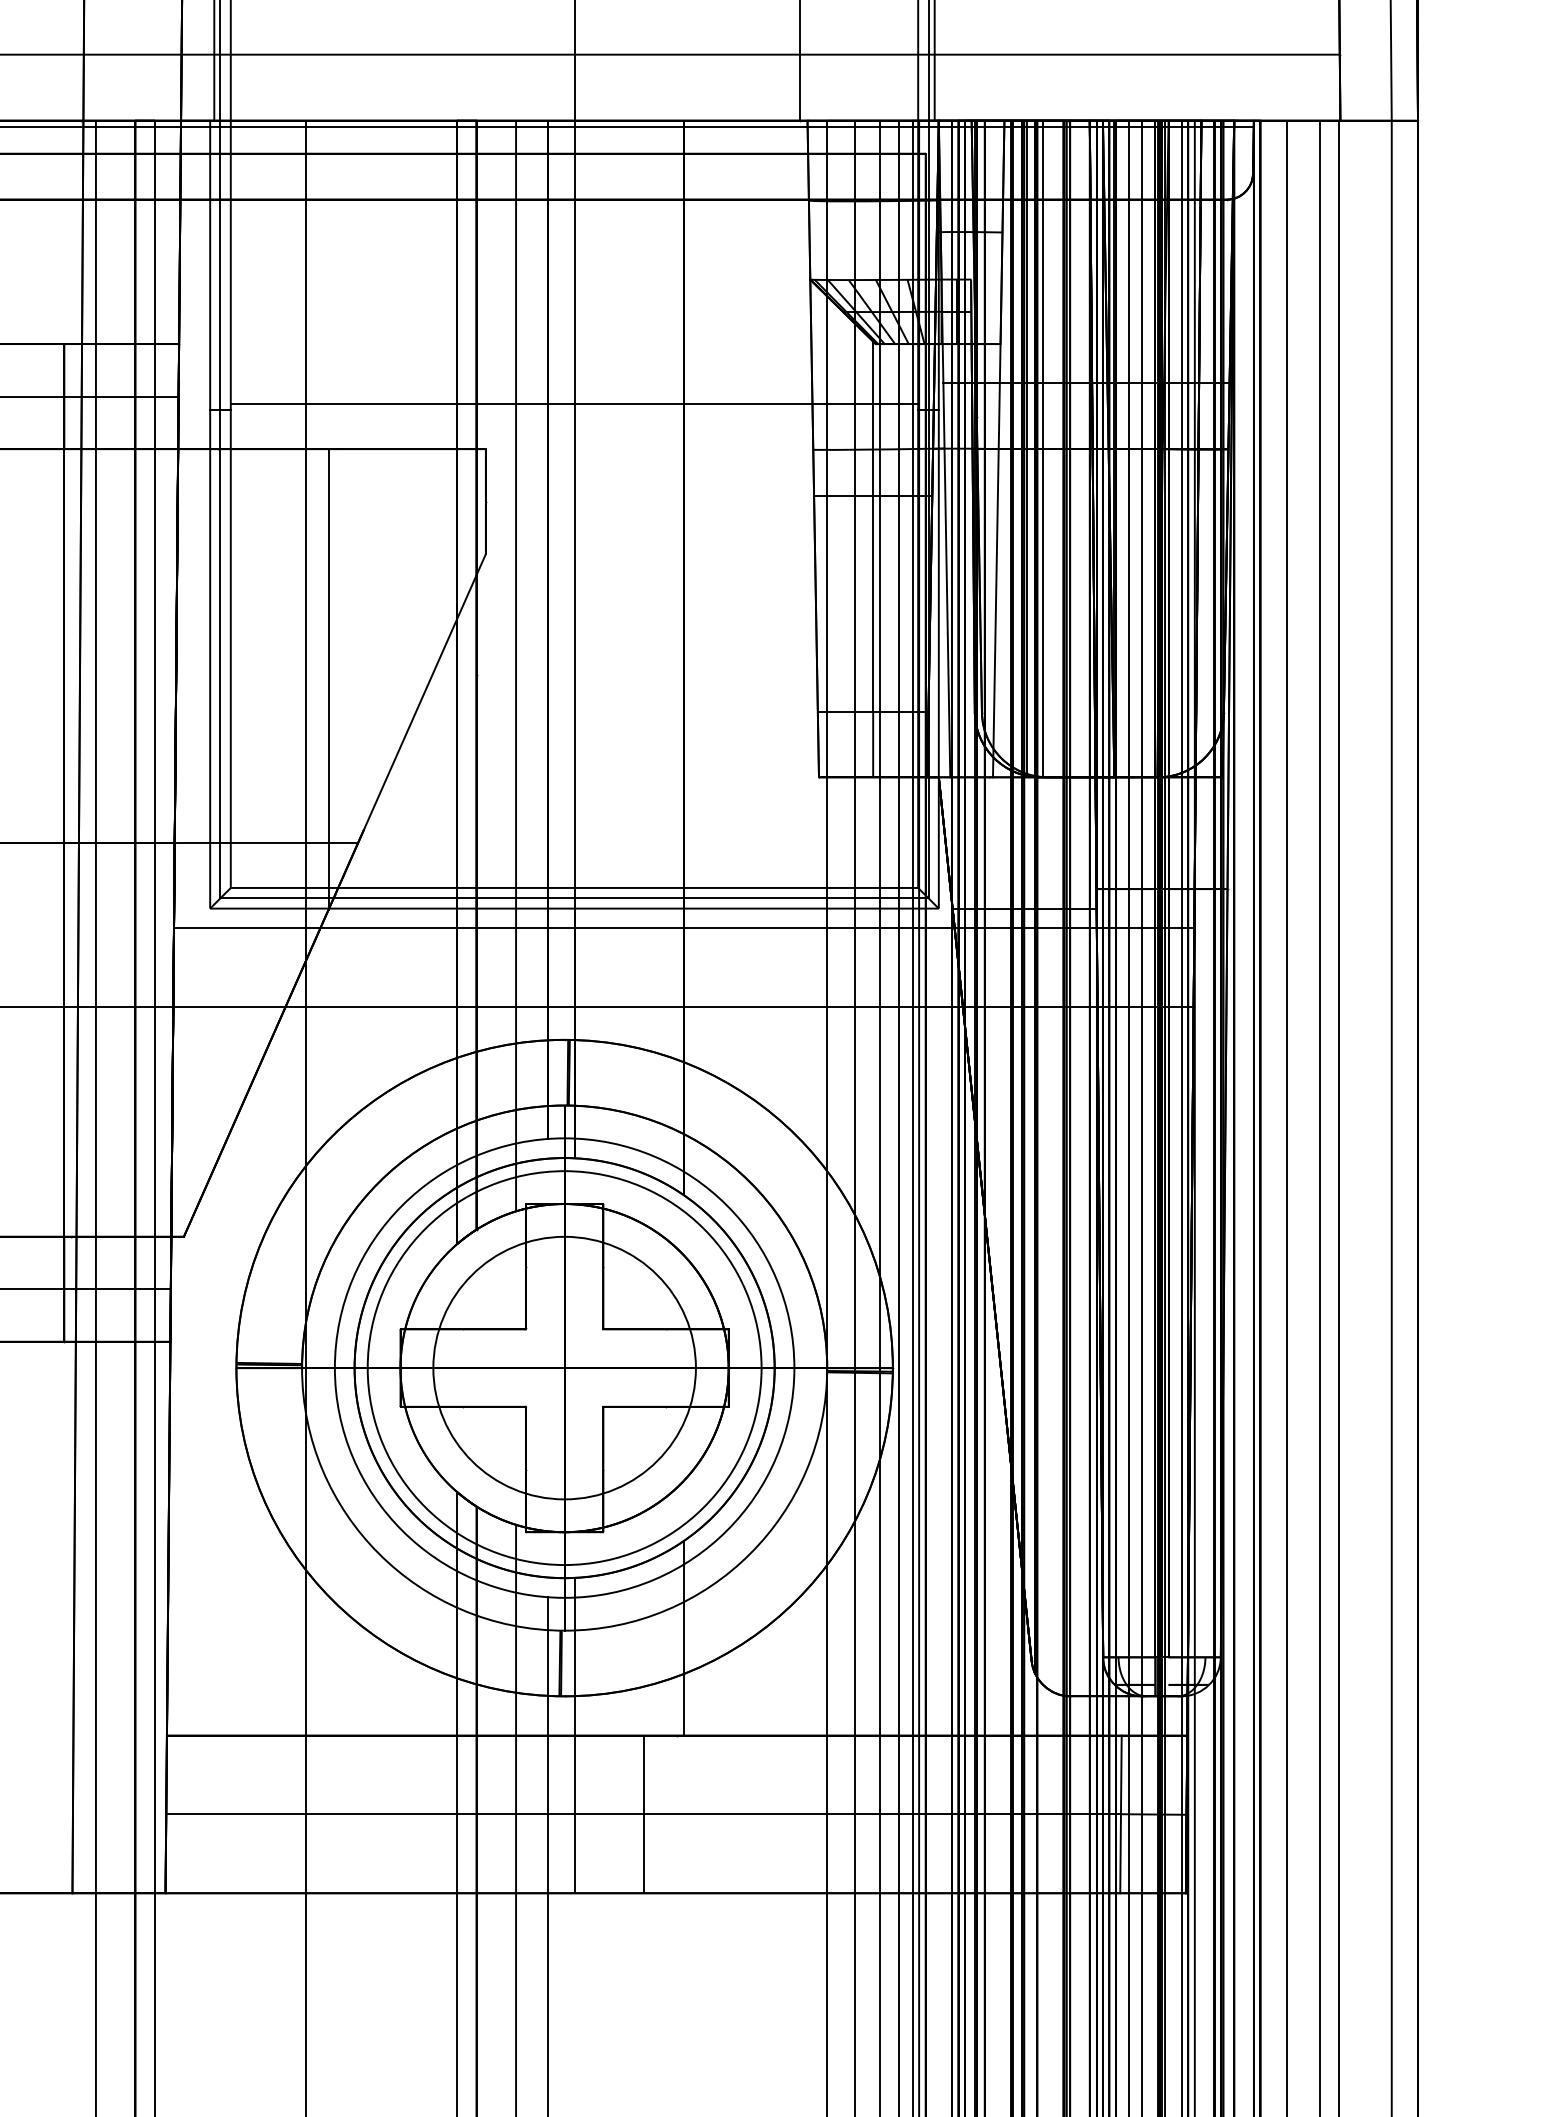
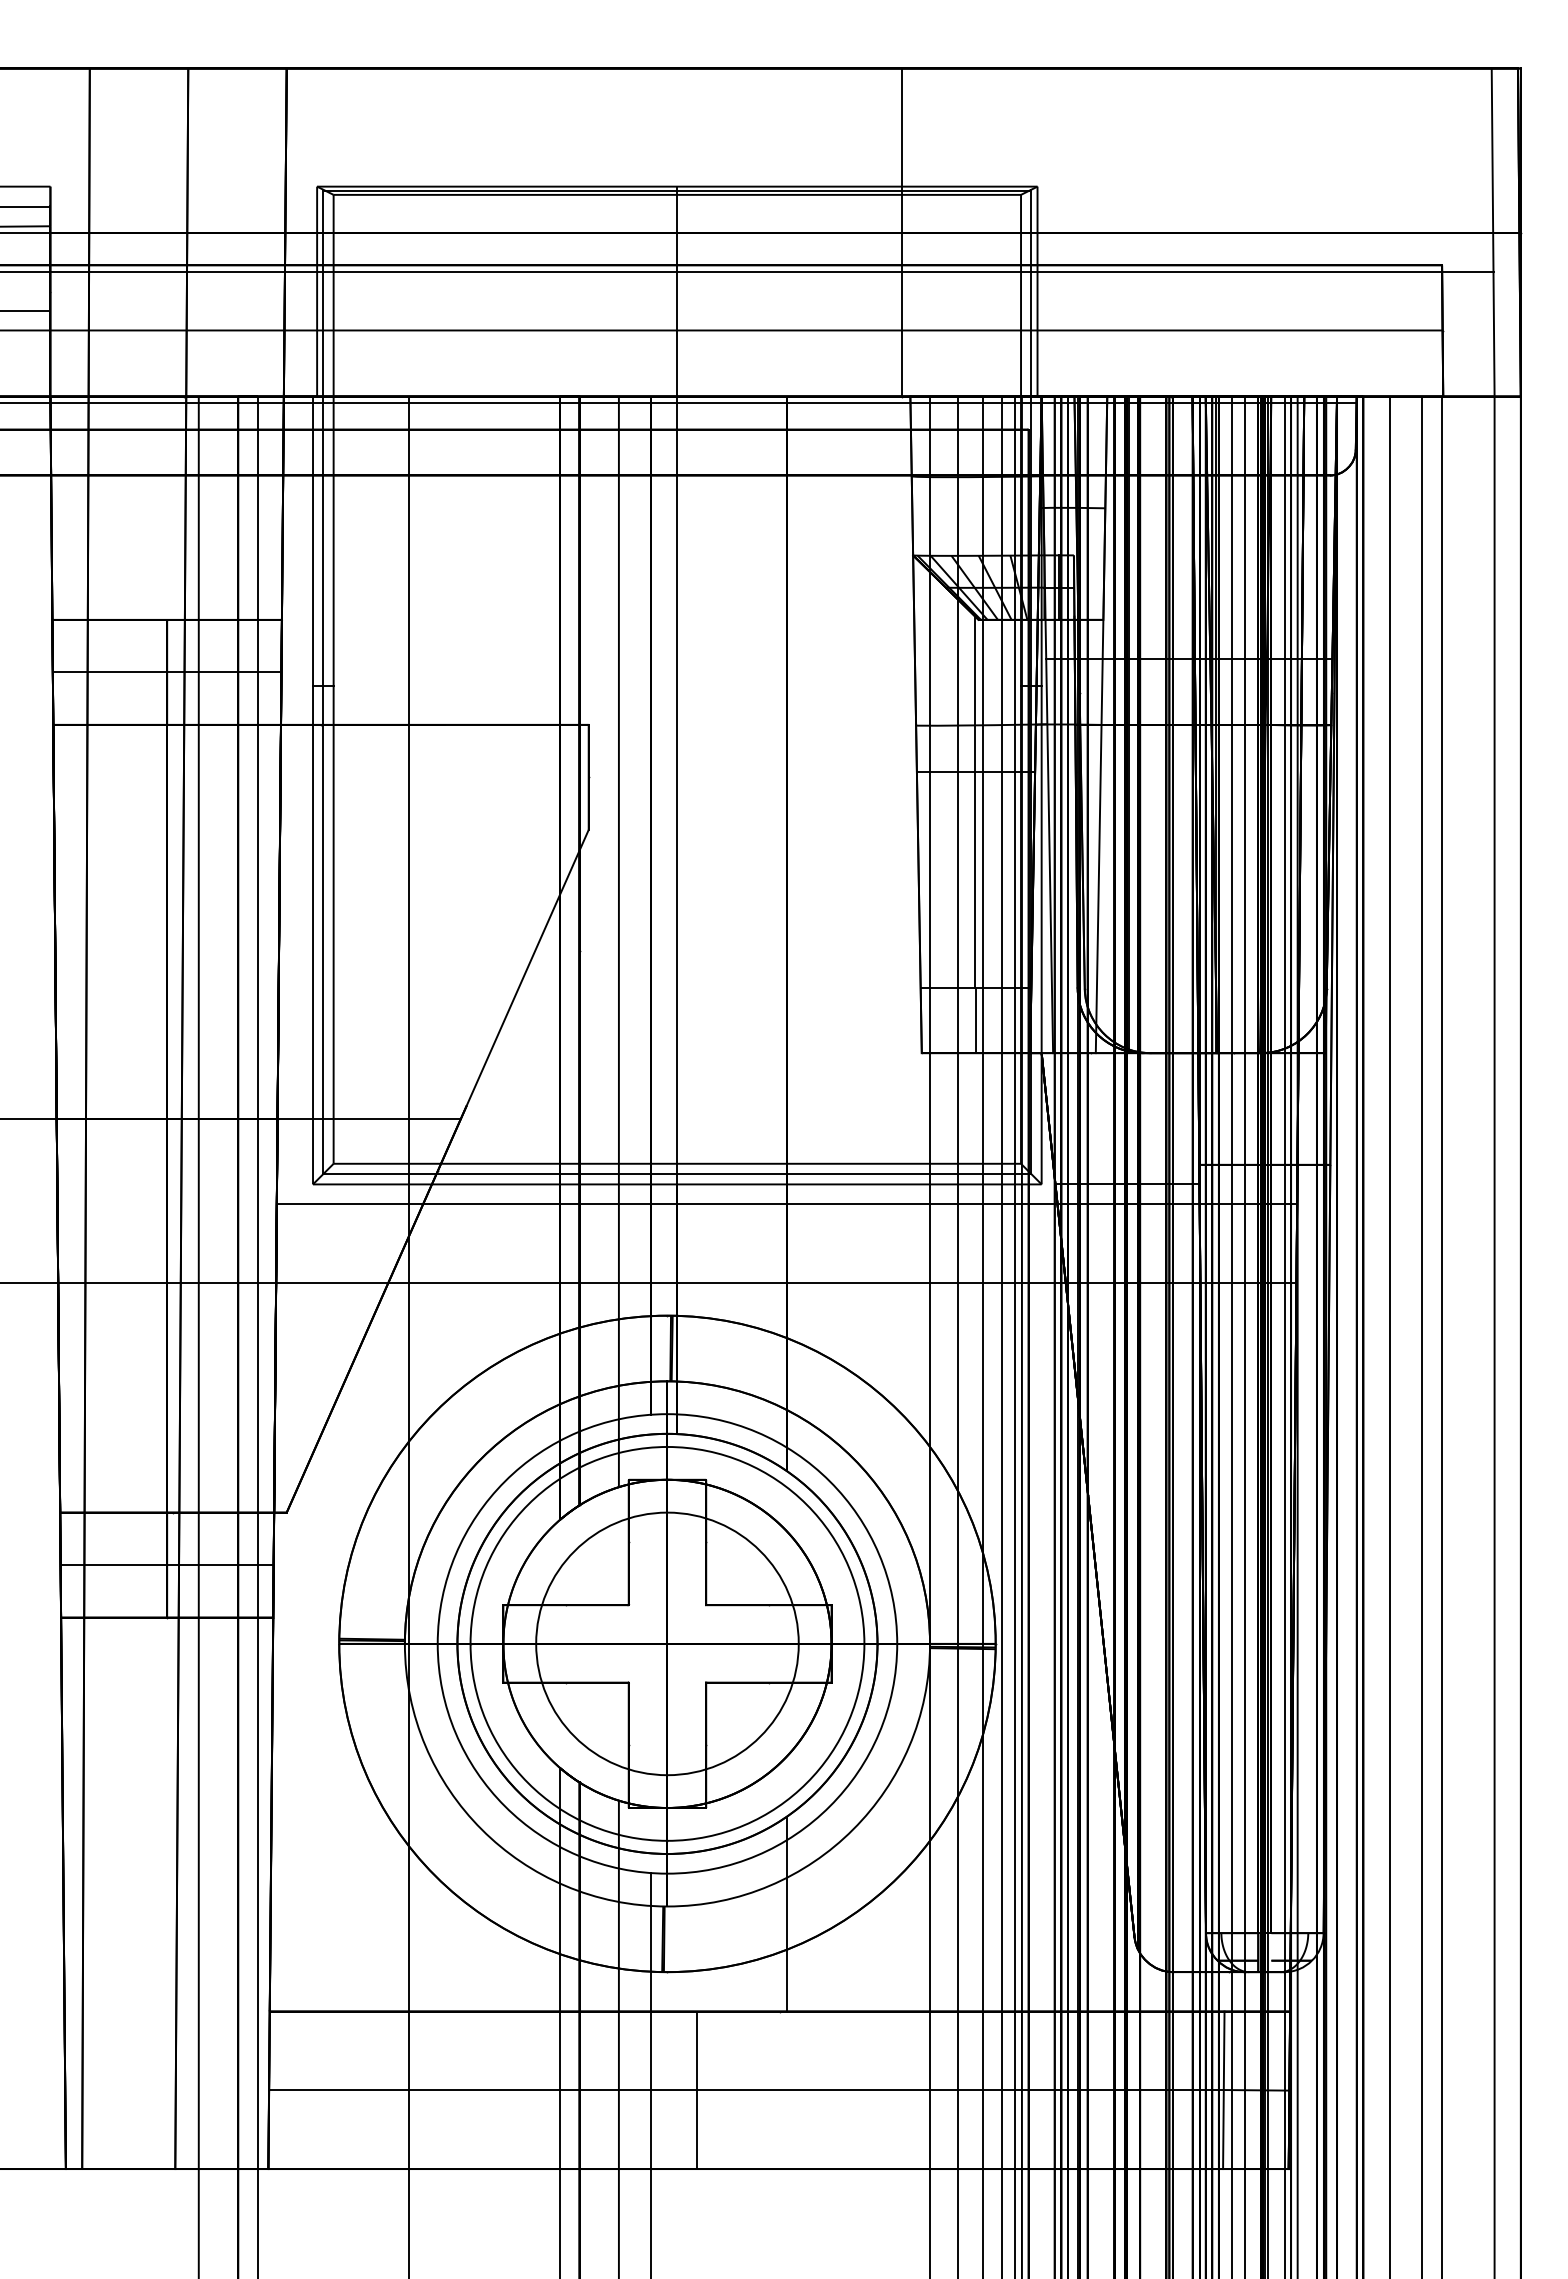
line: (574, 403) -> (677, 679), removed
line: (1042, 448) -> (1145, 724), removed
line: (328, 678) -> (431, 954), removed
line: (574, 1735) -> (677, 2011), removed
line: (643, 1814) -> (696, 2090), moved

